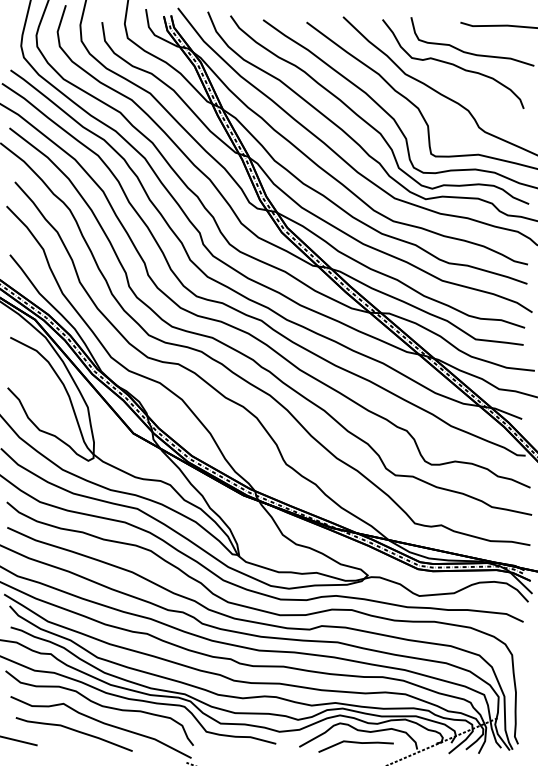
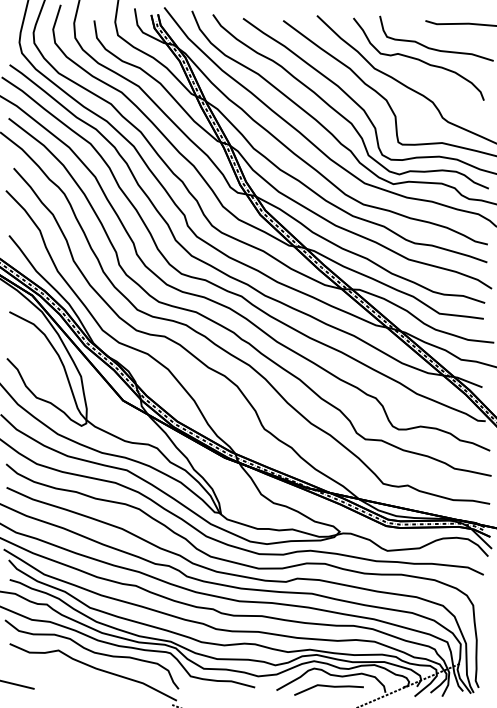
curve: (75, 731) -> (69, 676), removed

